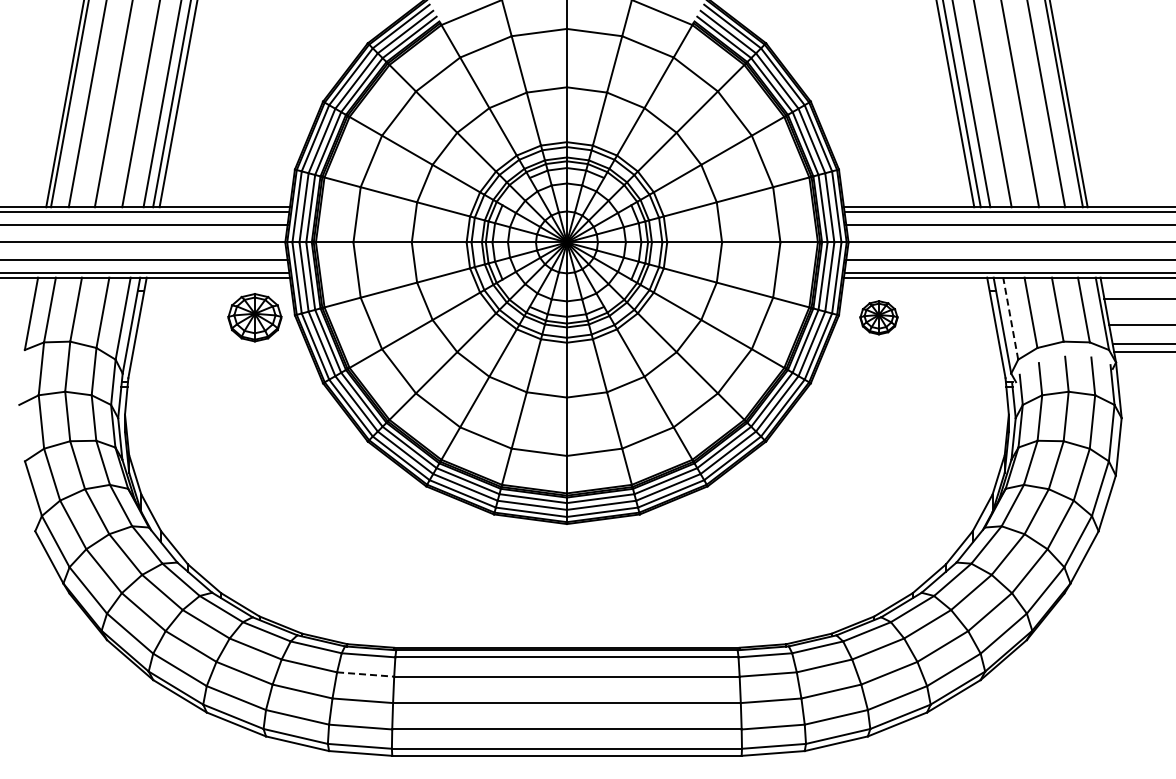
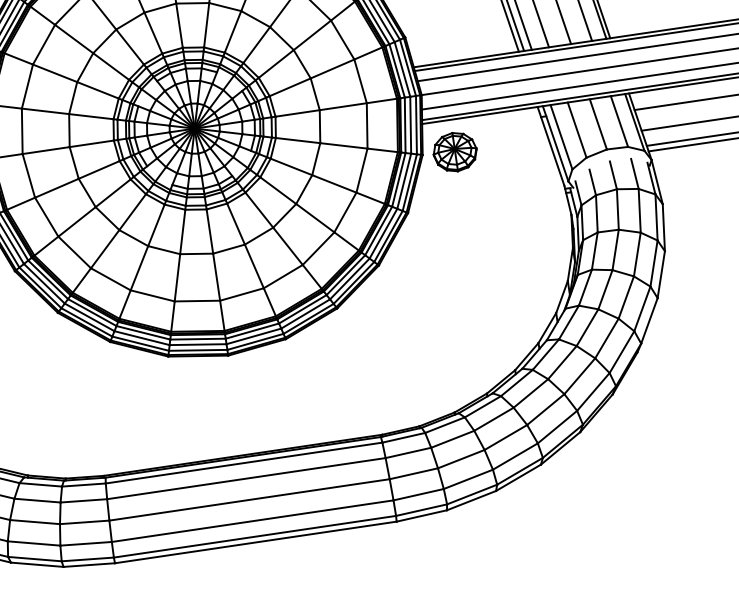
part: (878, 317) -> (454, 152), size x1.43
line: (1010, 318) -> (561, 137), dashed -> solid
line: (365, 674) -> (83, 500), dashed -> solid

